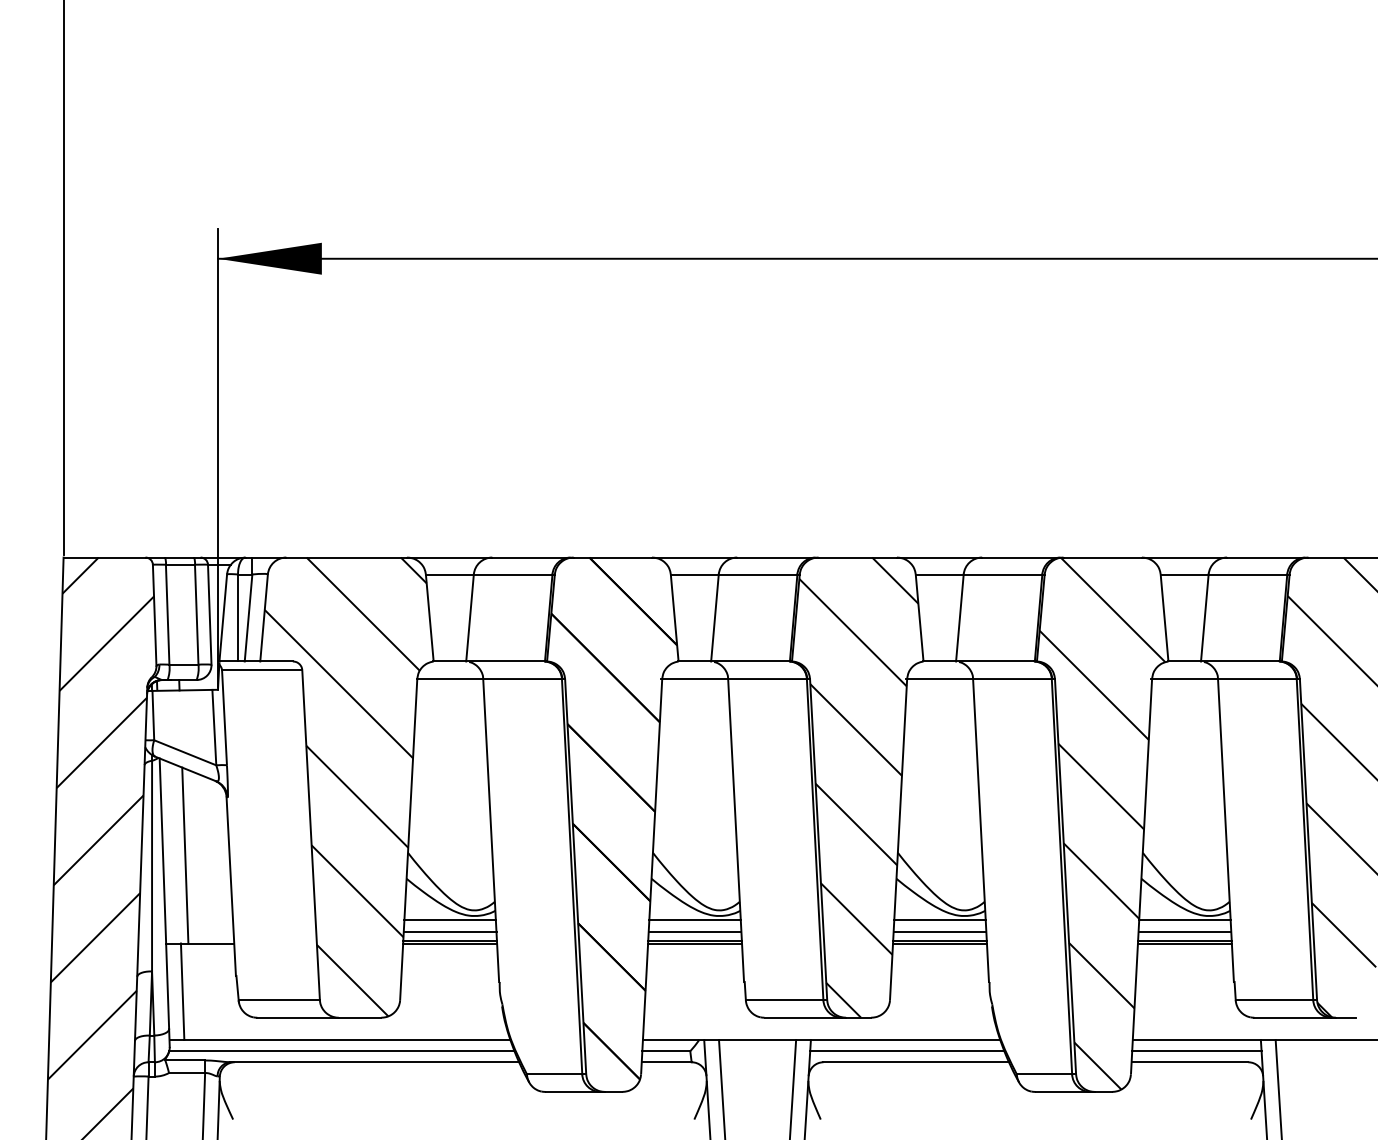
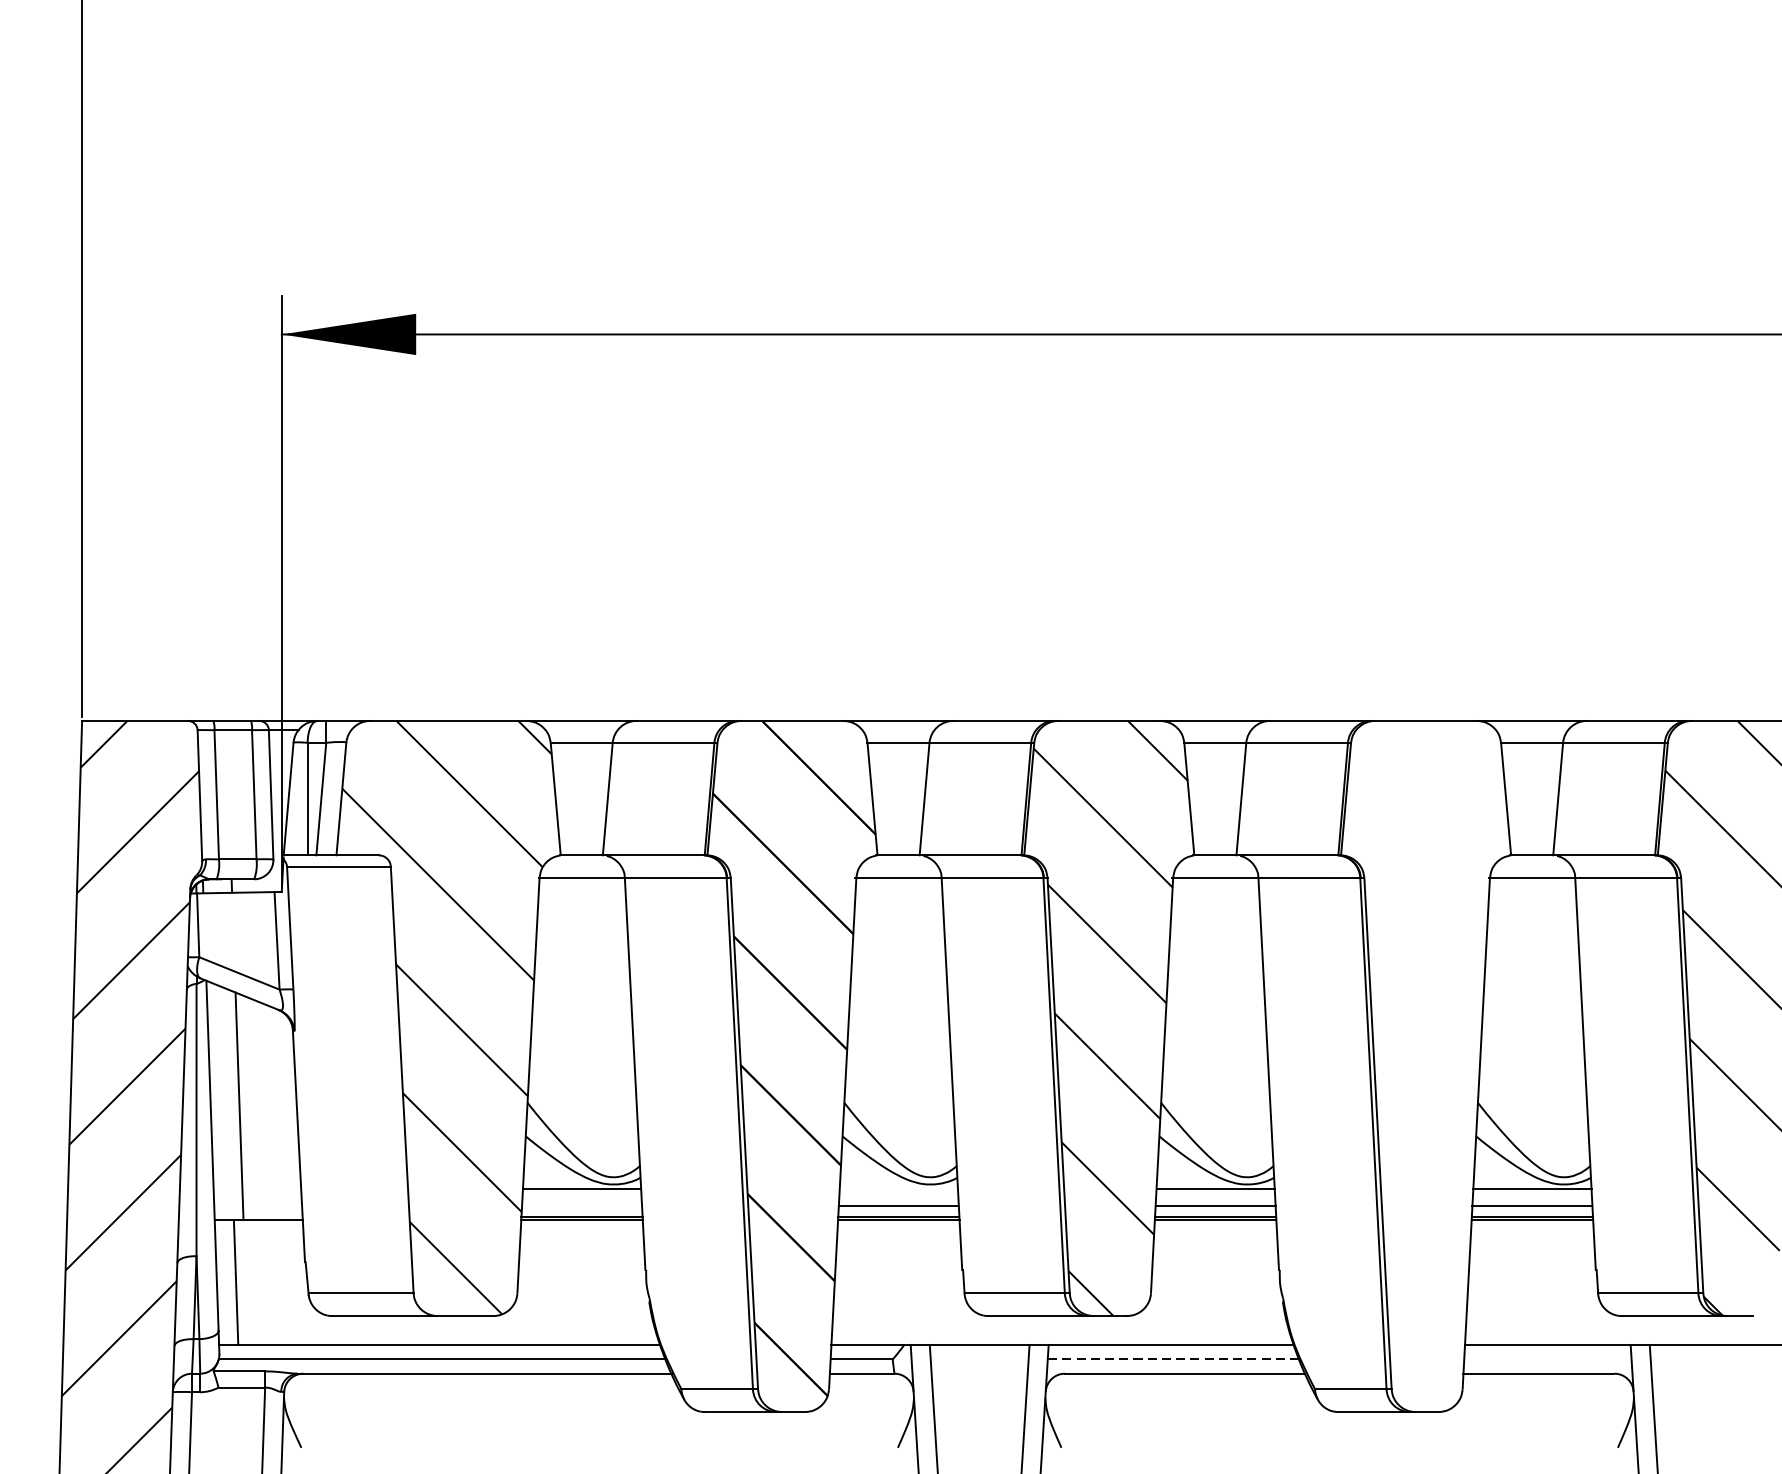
hatch: (1102, 823) -> (1425, 1064), removed
line: (694, 919) -> (898, 1189), removed
line: (449, 932) -> (581, 1205), removed
line: (906, 1051) -> (1172, 1359), solid -> dashed
line: (1196, 1051) -> (1547, 1359), removed

